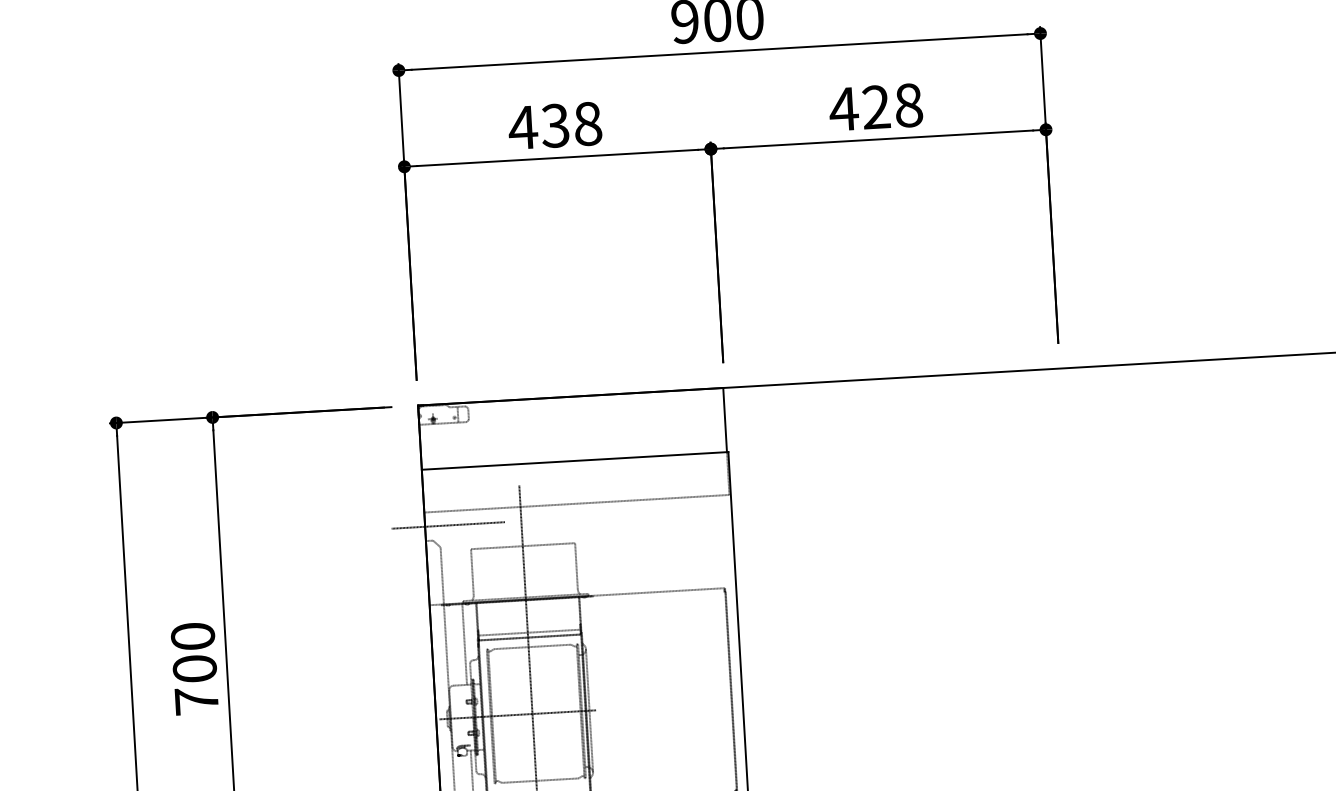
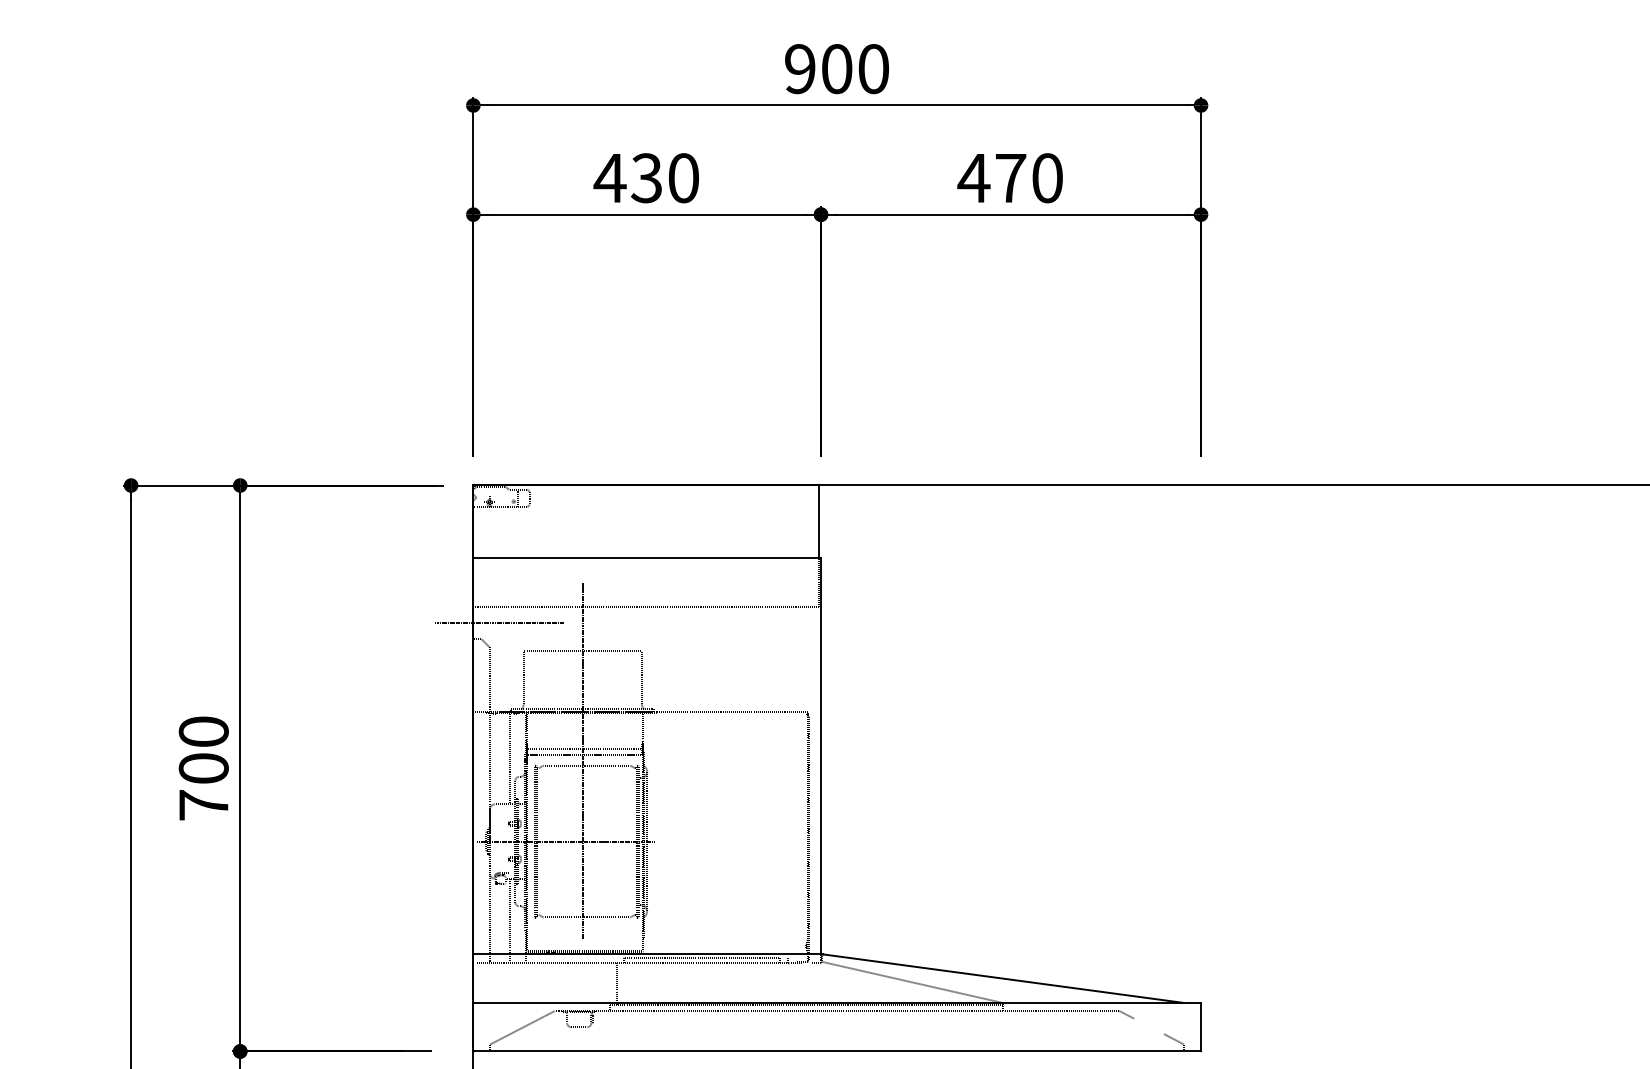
text: (892, 106) -> (1028, 178), 428 -> 470
text: (587, 124) -> (683, 178), 438 -> 430

